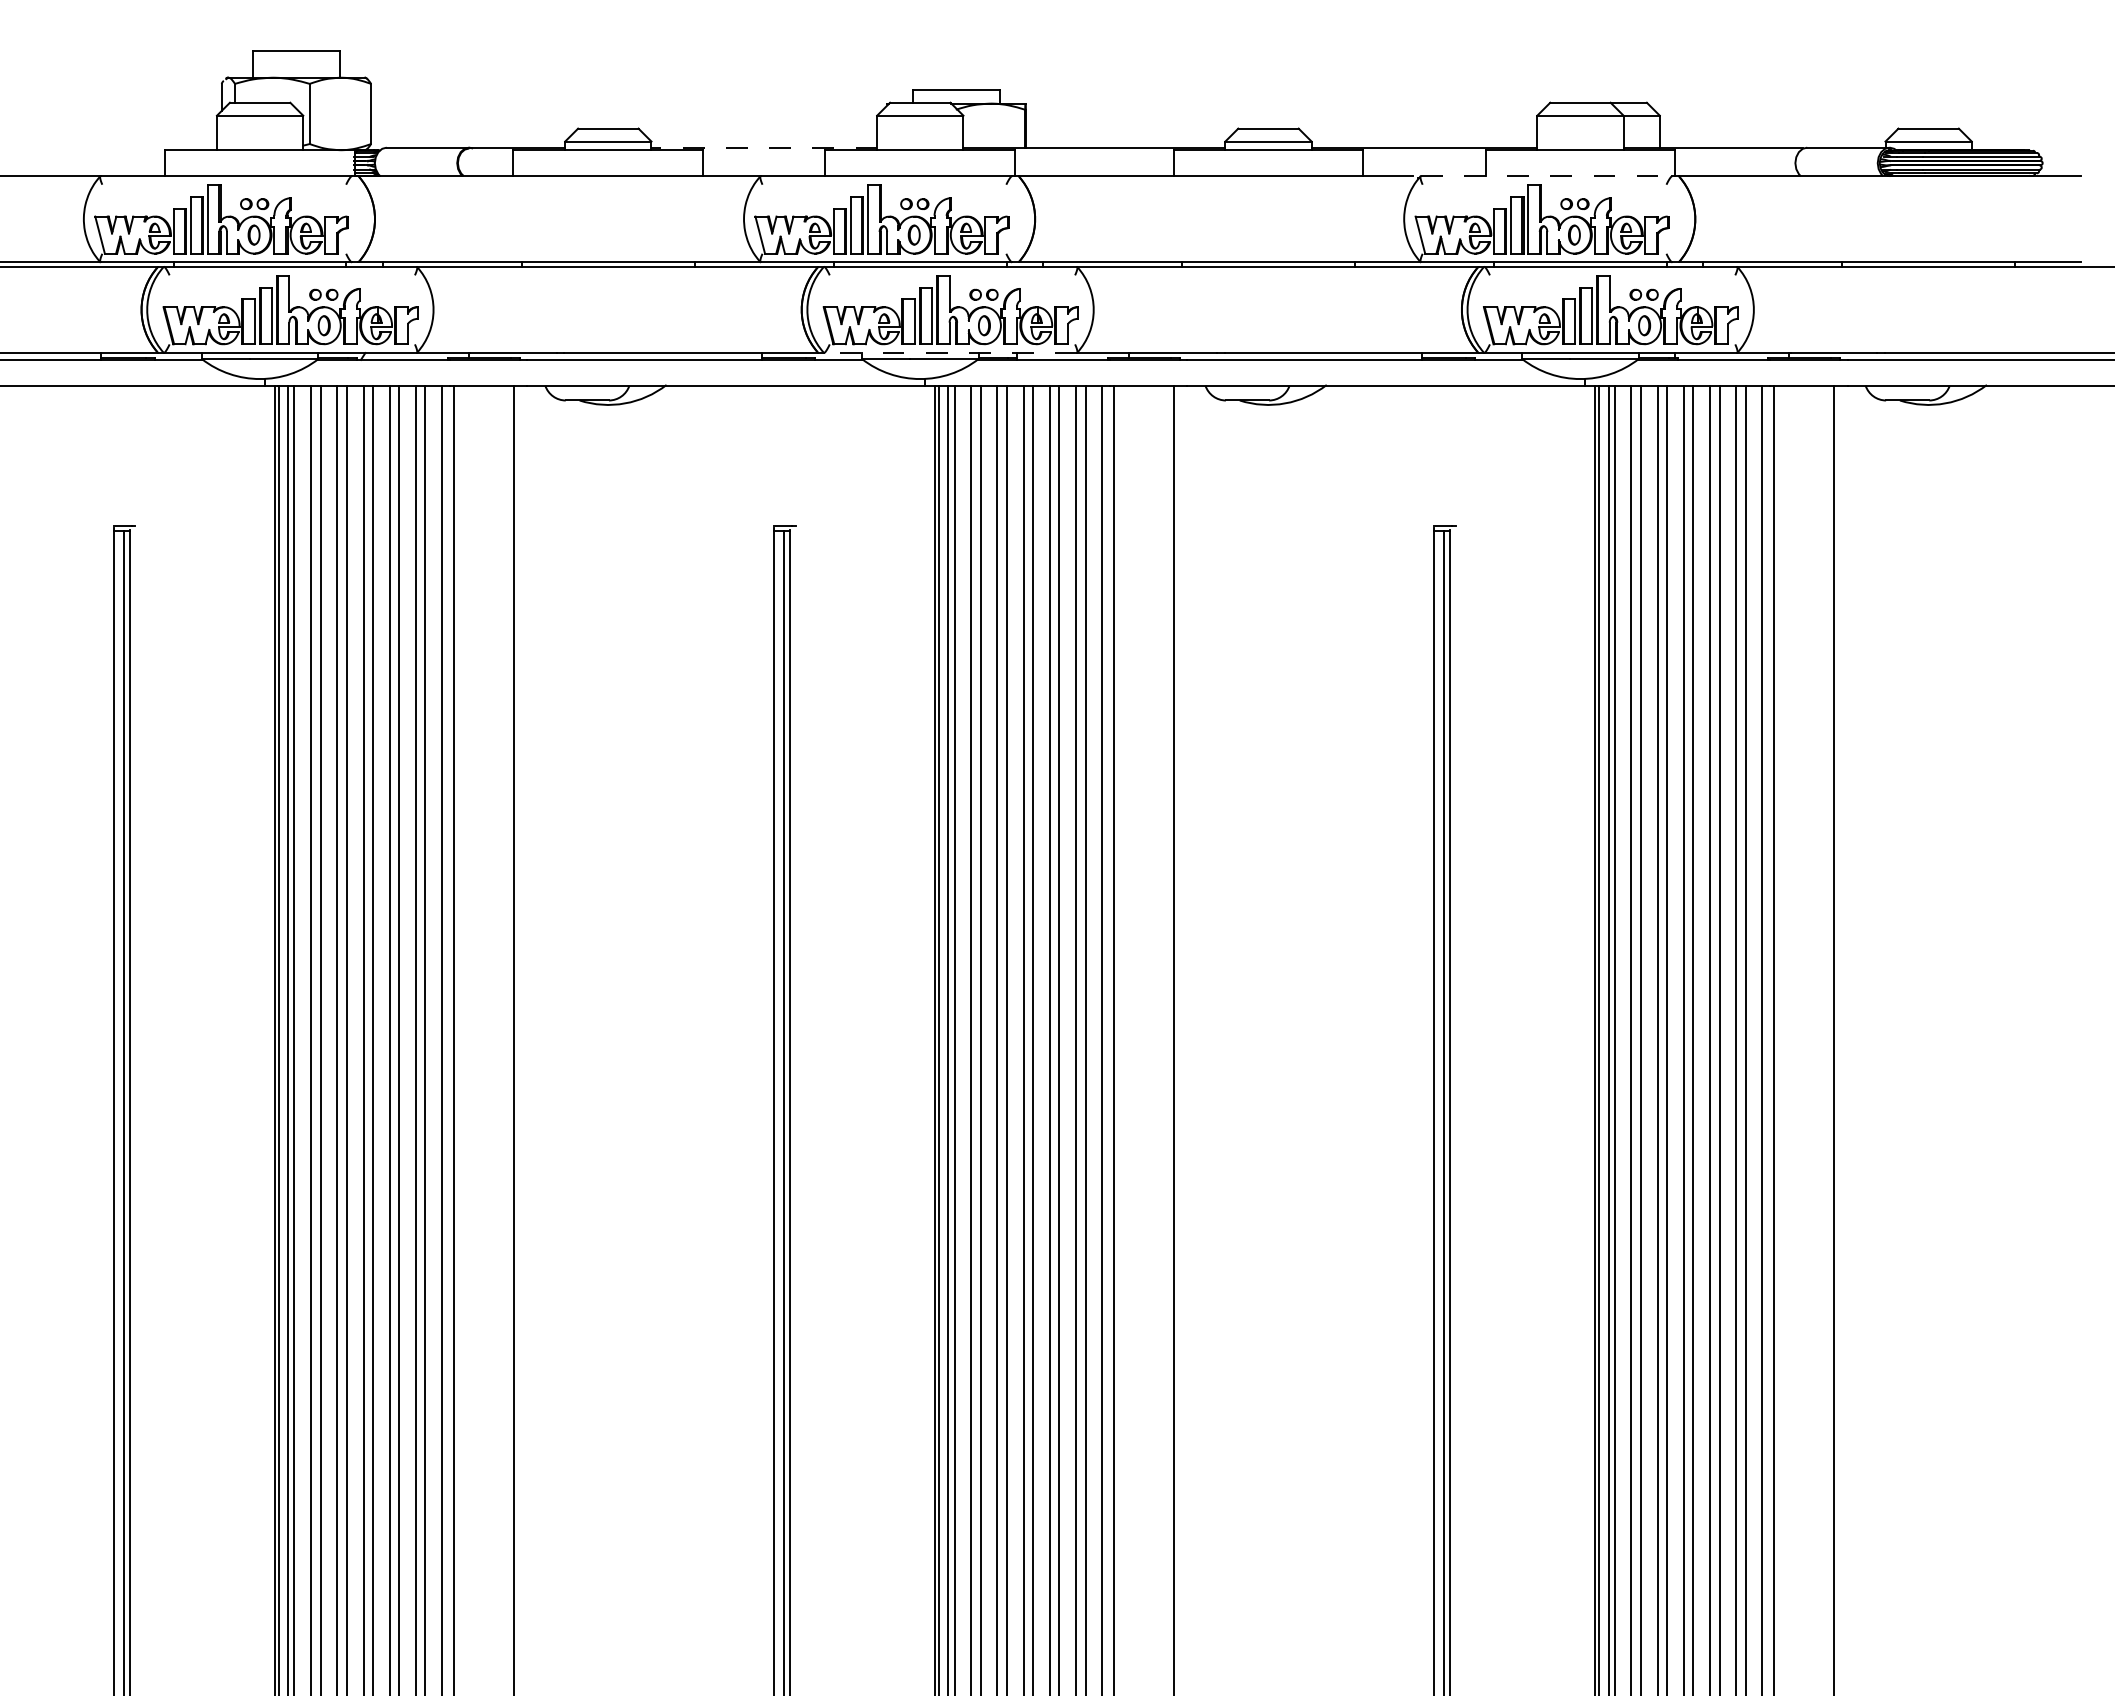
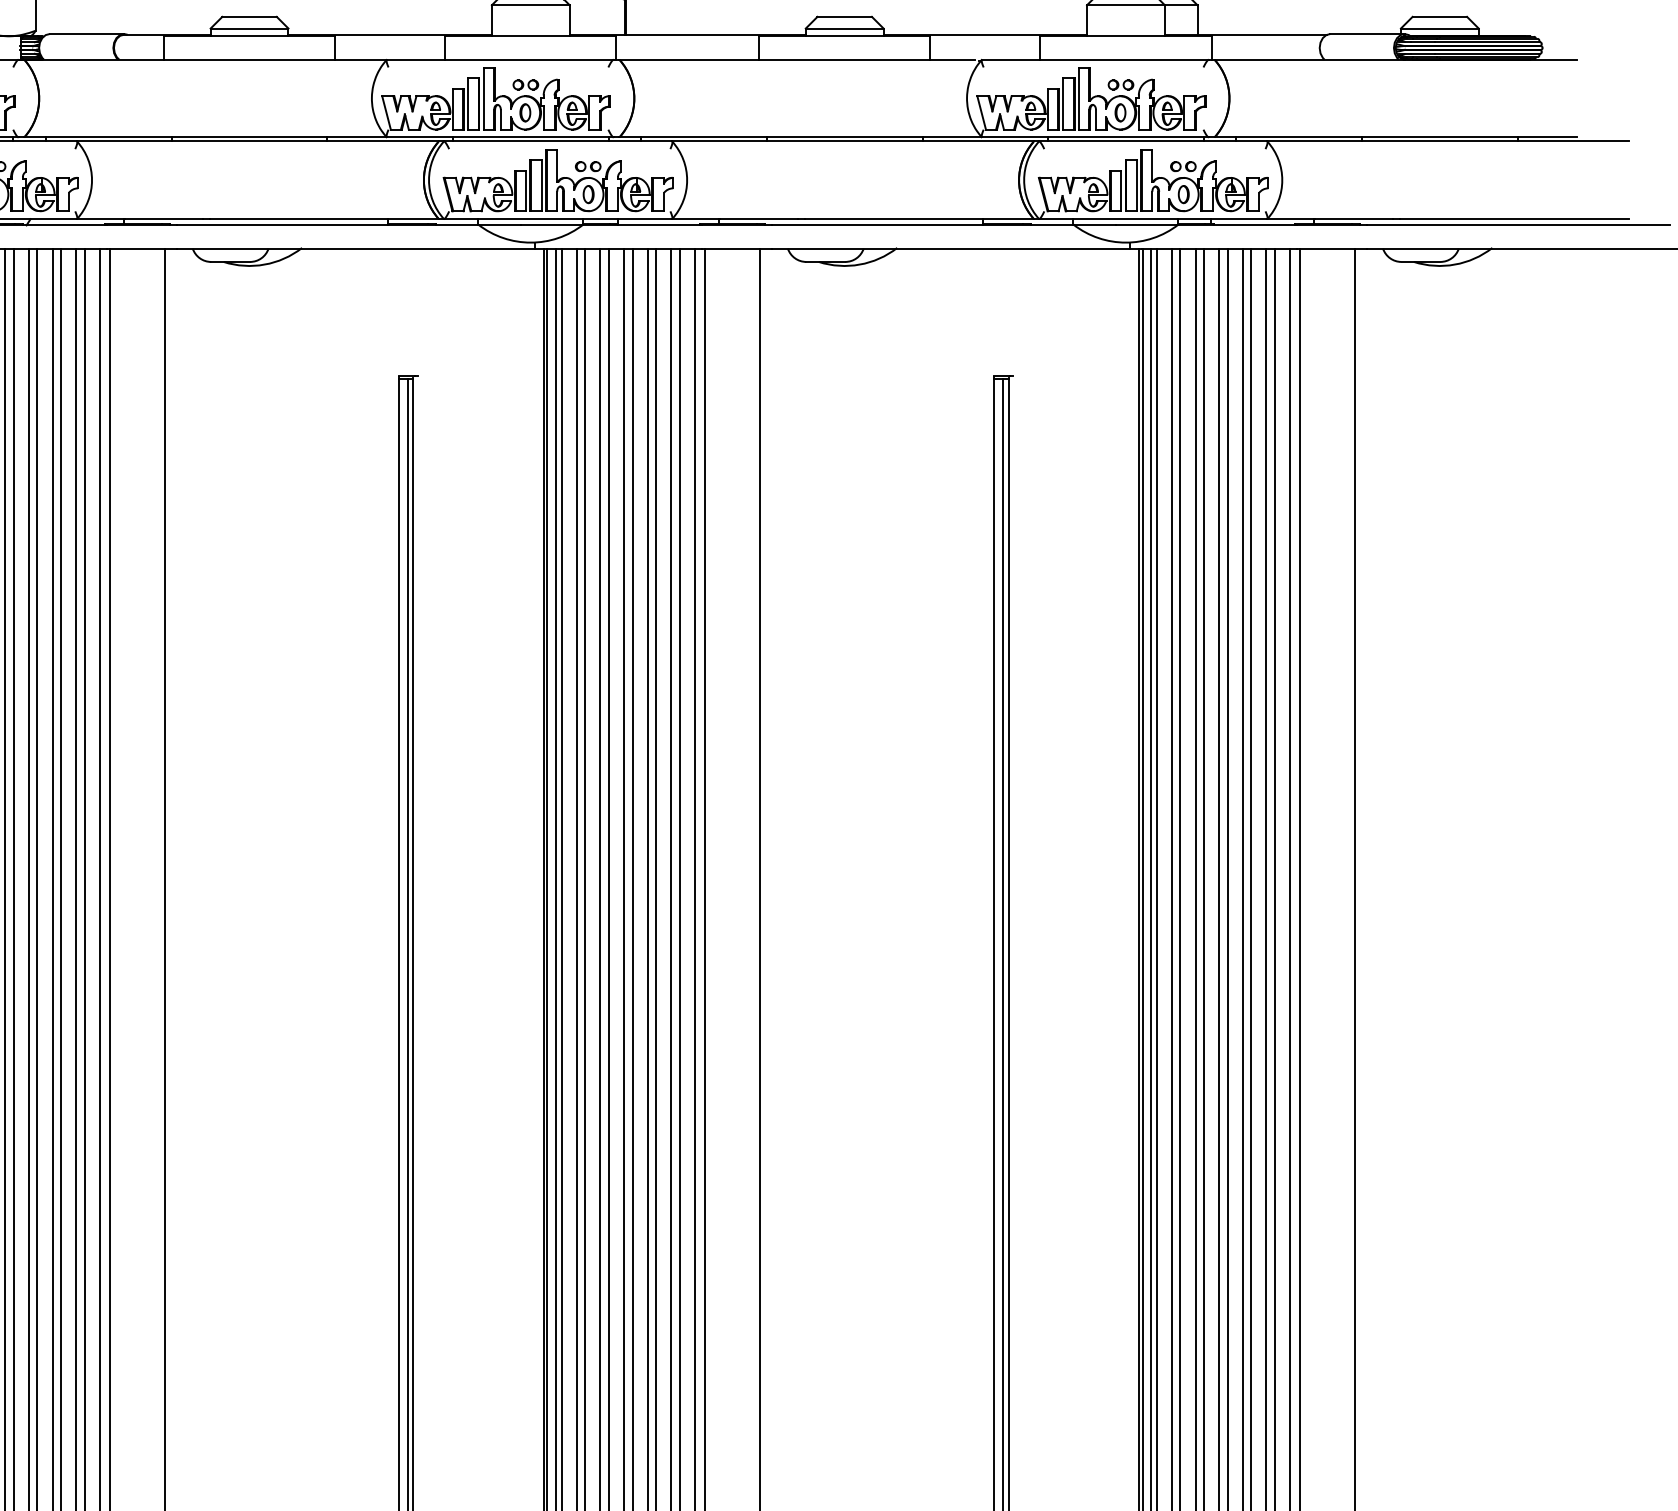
line: (764, 148) -> (390, 34), dashed -> solid
line: (1546, 176) -> (1095, 60), dashed -> solid
line: (950, 353) -> (558, 219), dashed -> solid

